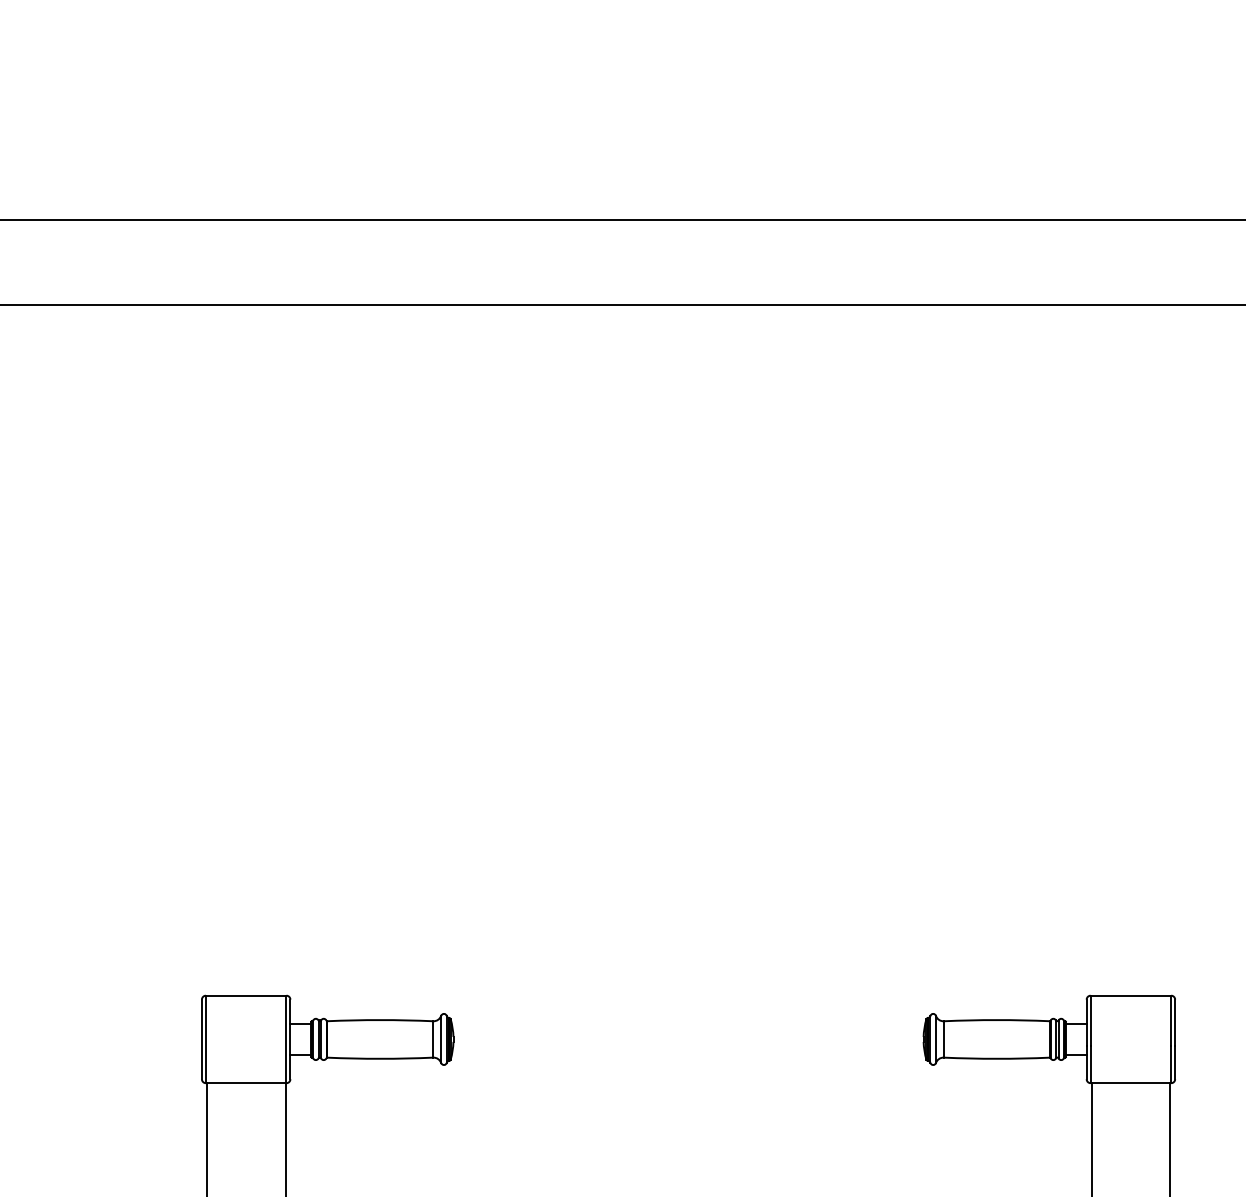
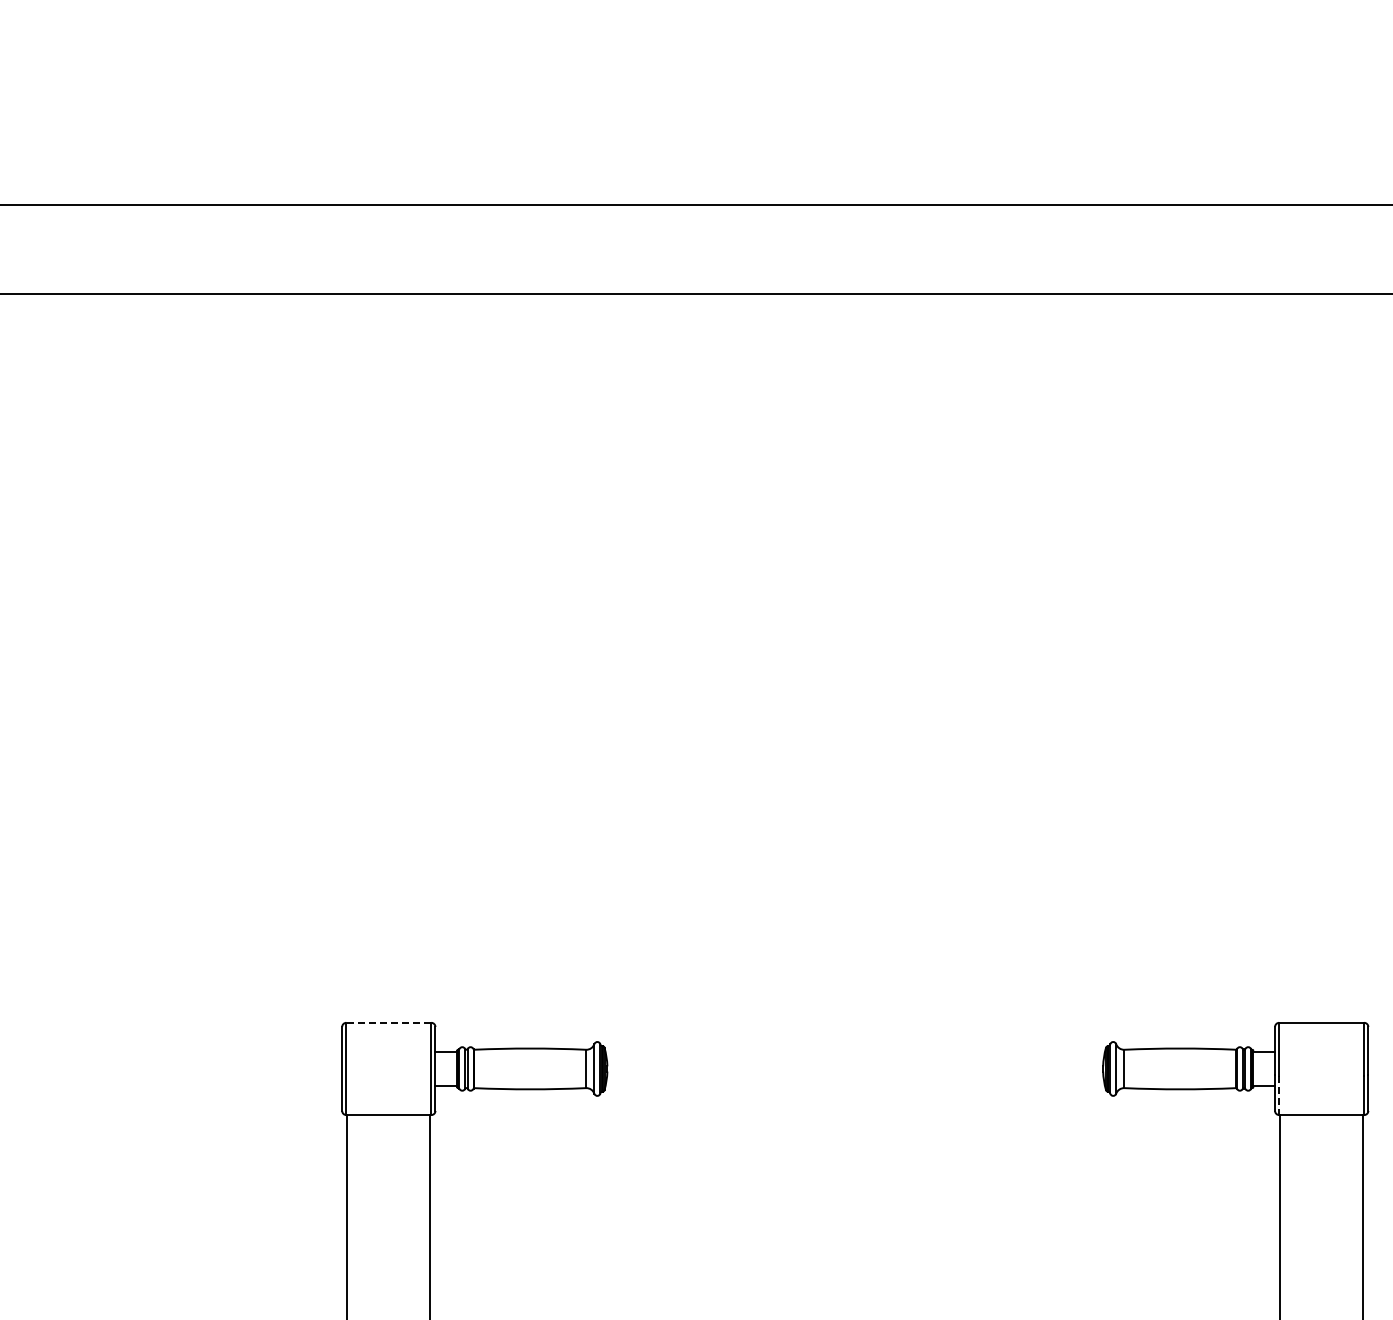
line: (245, 995) -> (388, 1022), solid -> dashed
line: (1090, 1065) -> (1279, 1096), solid -> dashed

